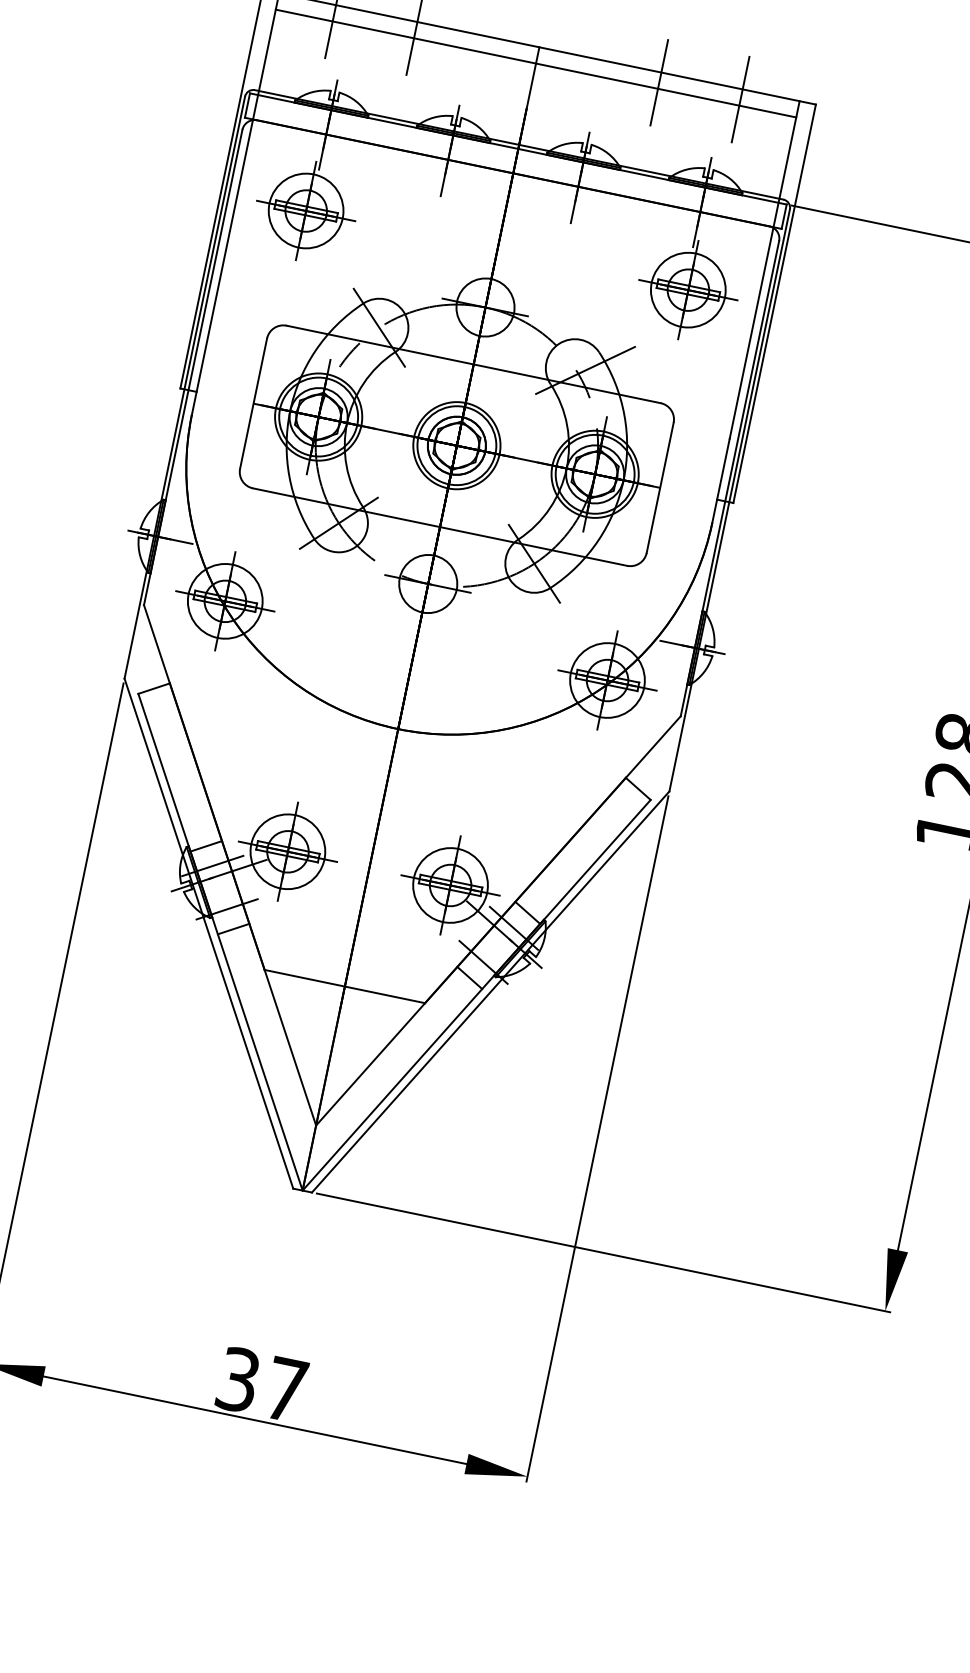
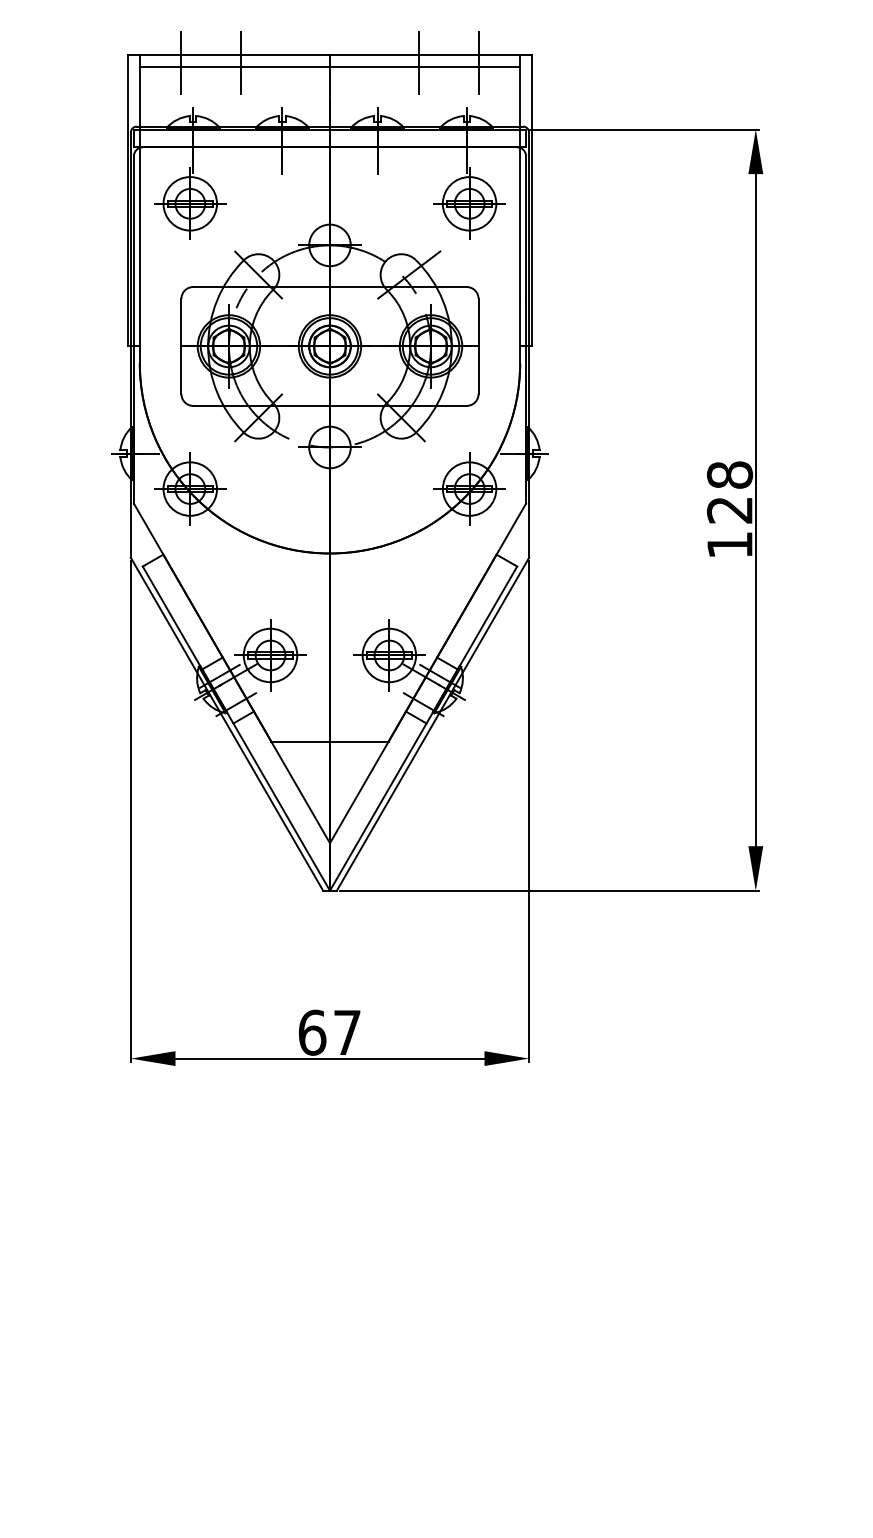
text: (238, 1379) -> (312, 1032), 37 -> 67

